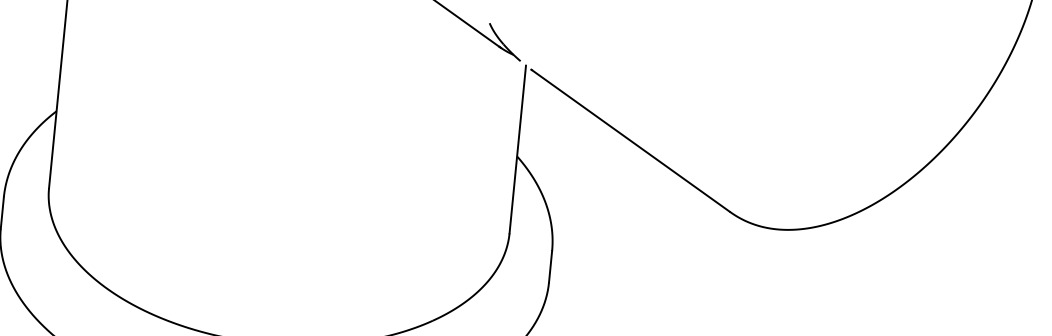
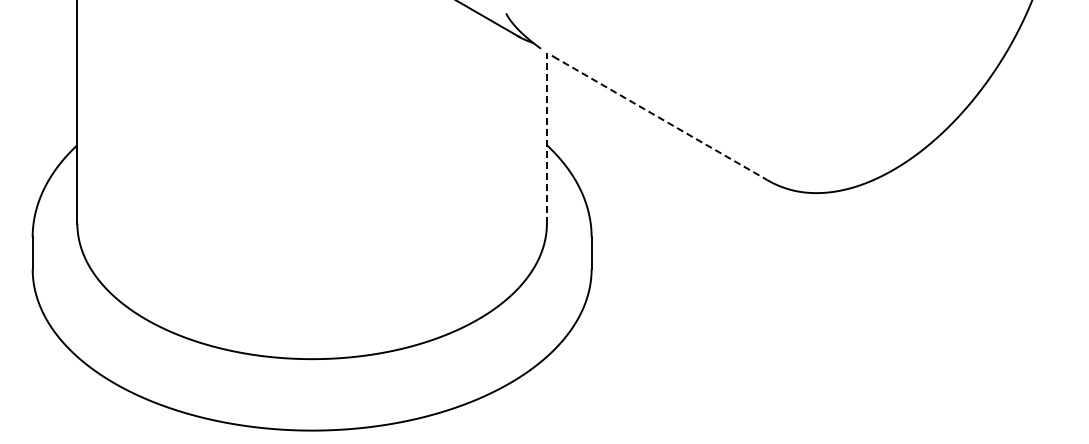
line: (631, 141) -> (660, 118), solid -> dashed
line: (517, 148) -> (546, 137), solid -> dashed

